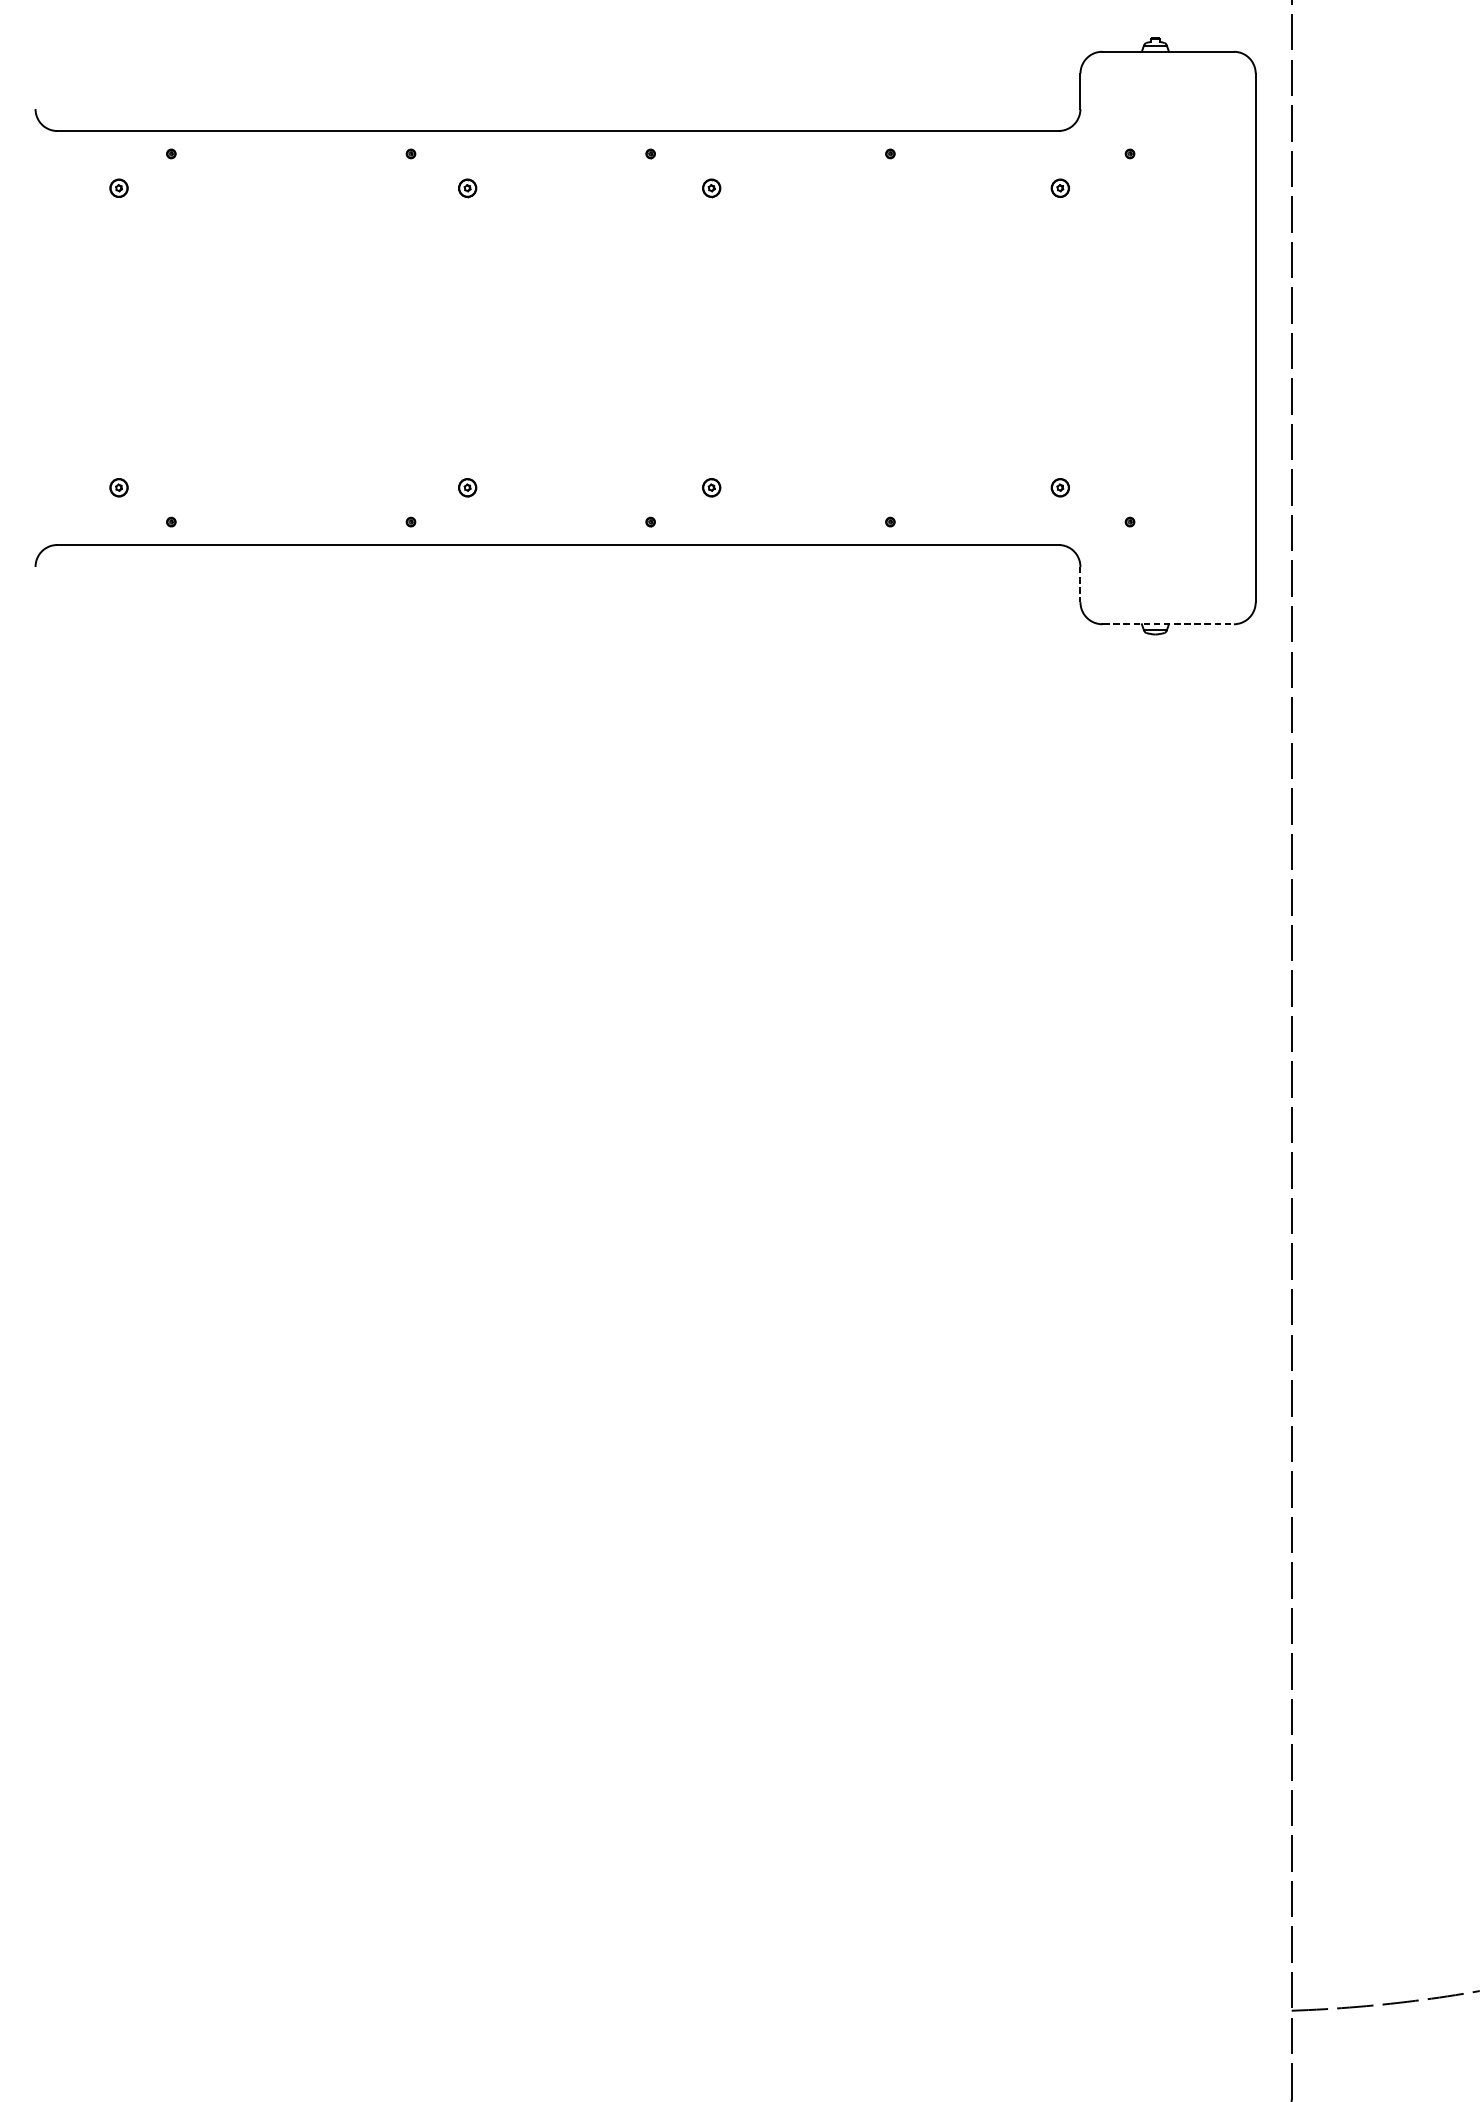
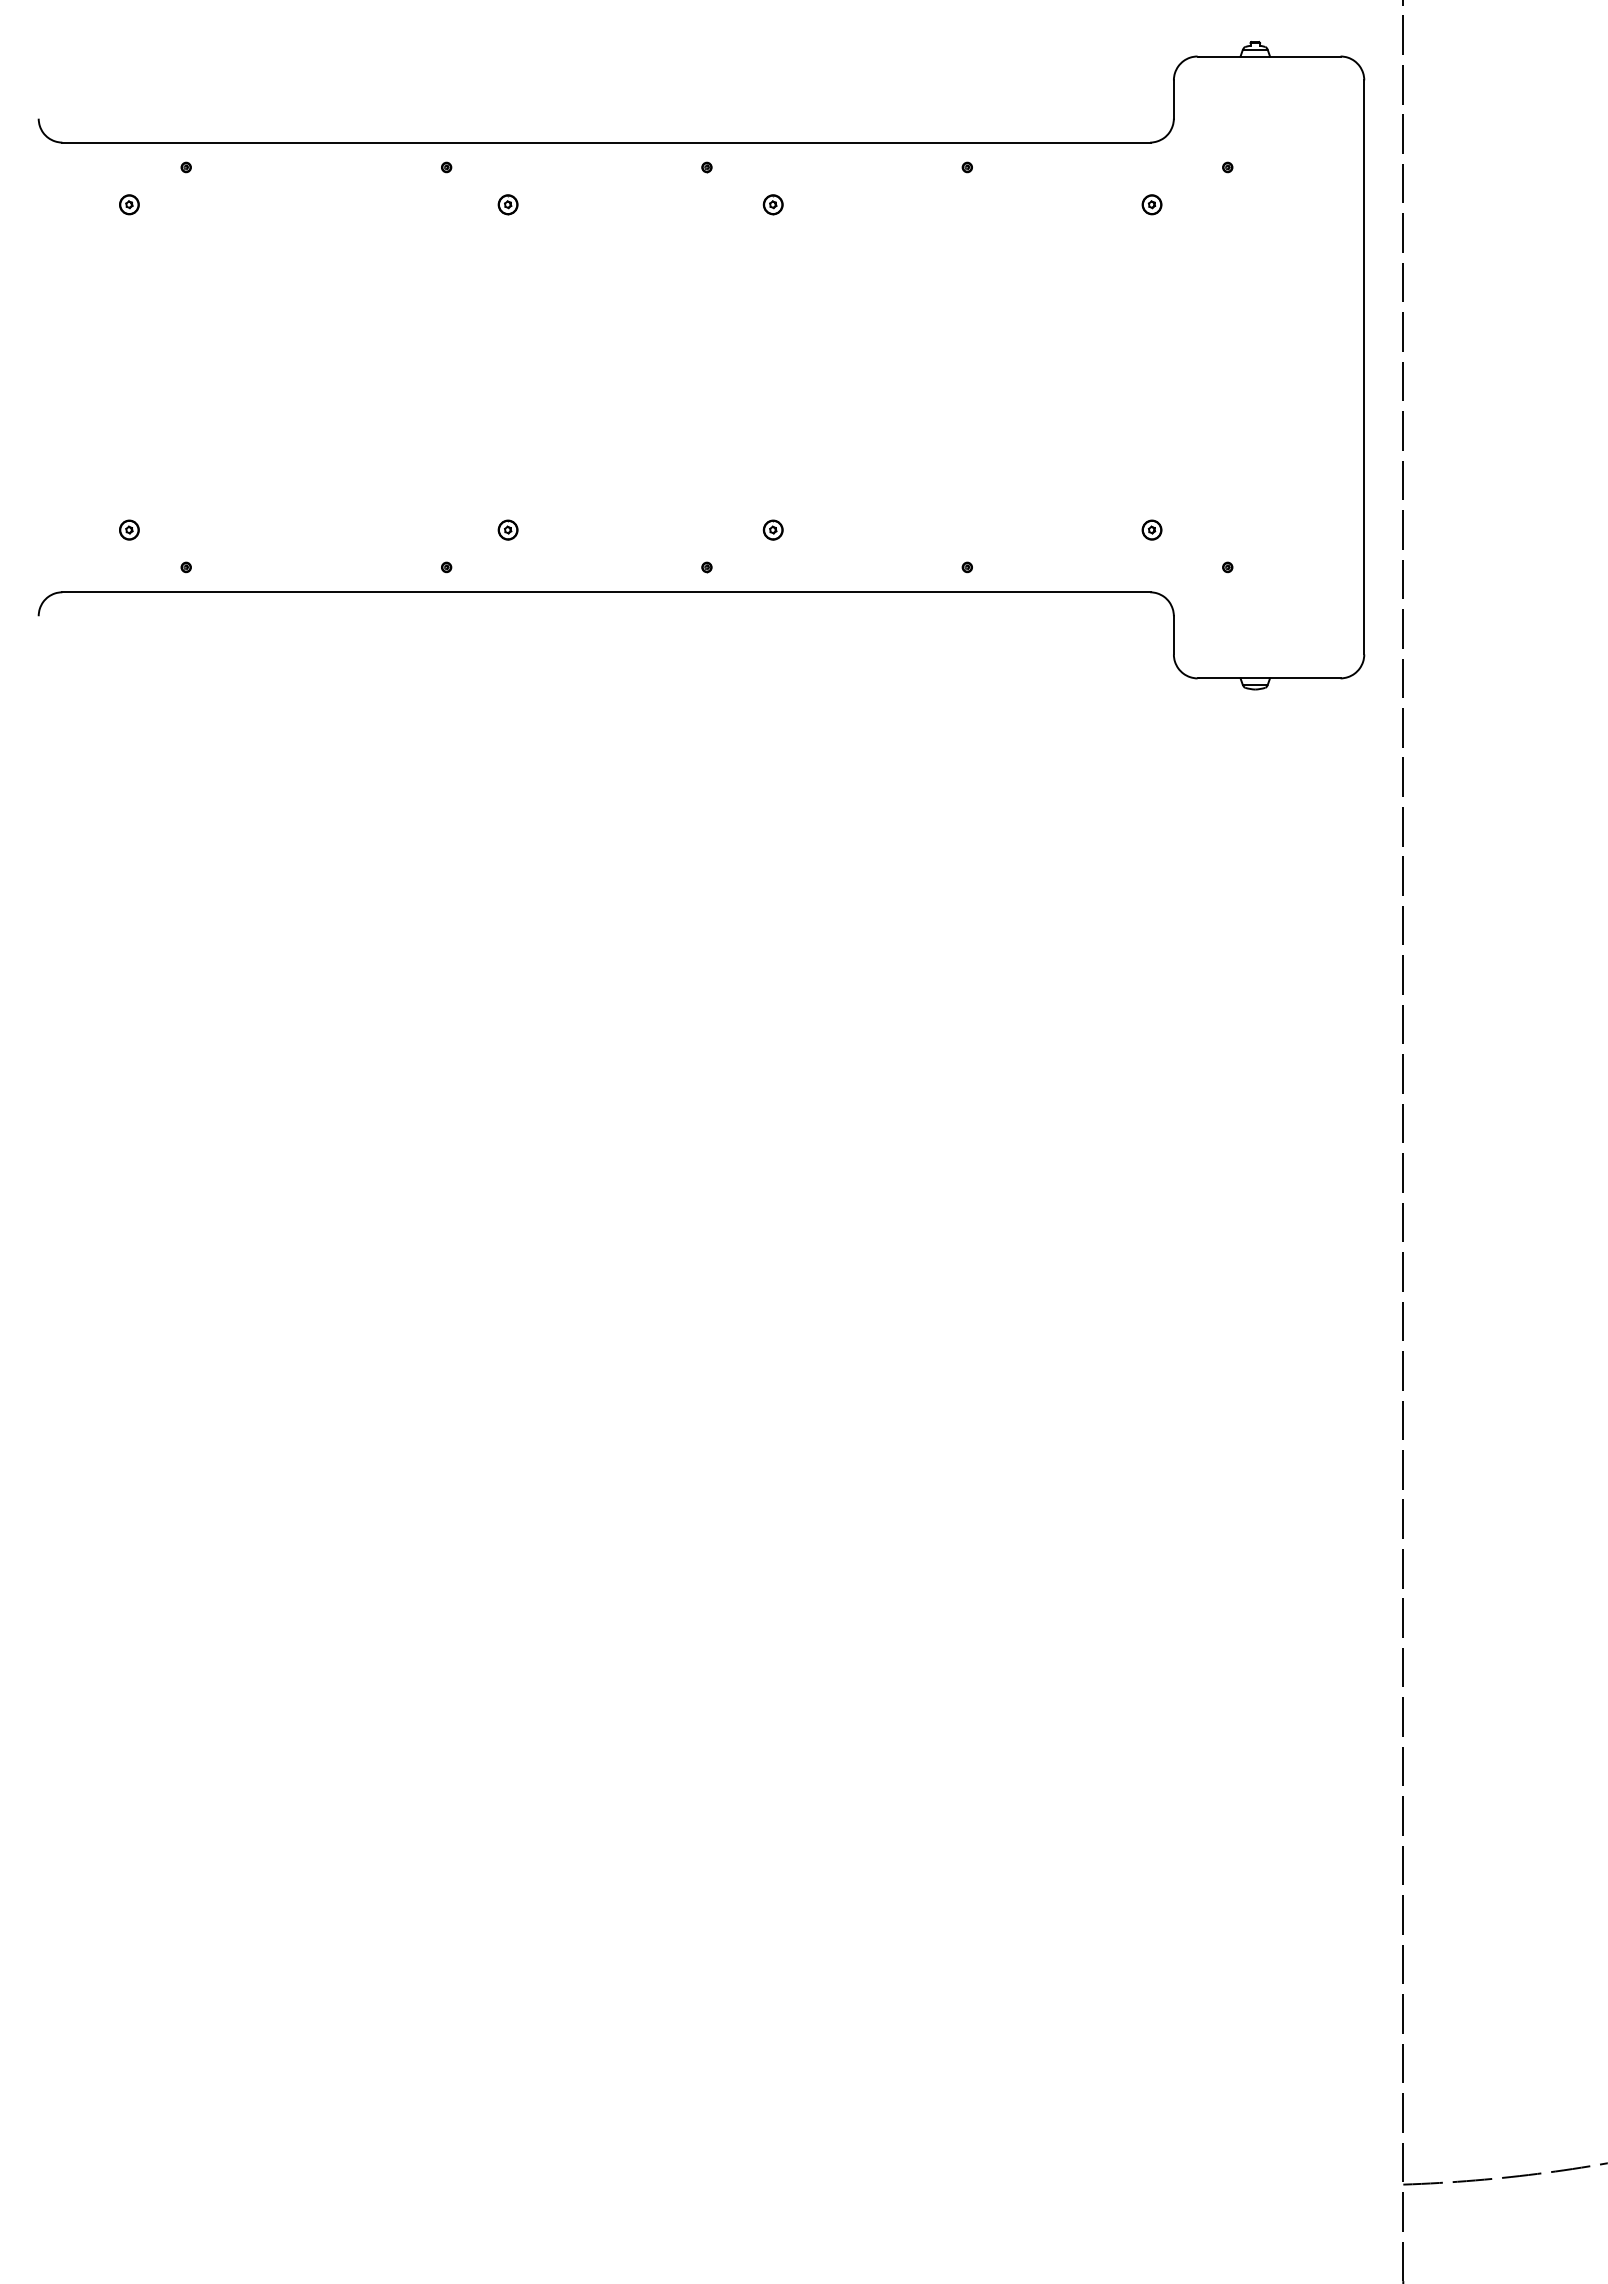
line: (1080, 584) -> (1173, 635), dashed -> solid
line: (1168, 624) -> (1269, 678), dashed -> solid

